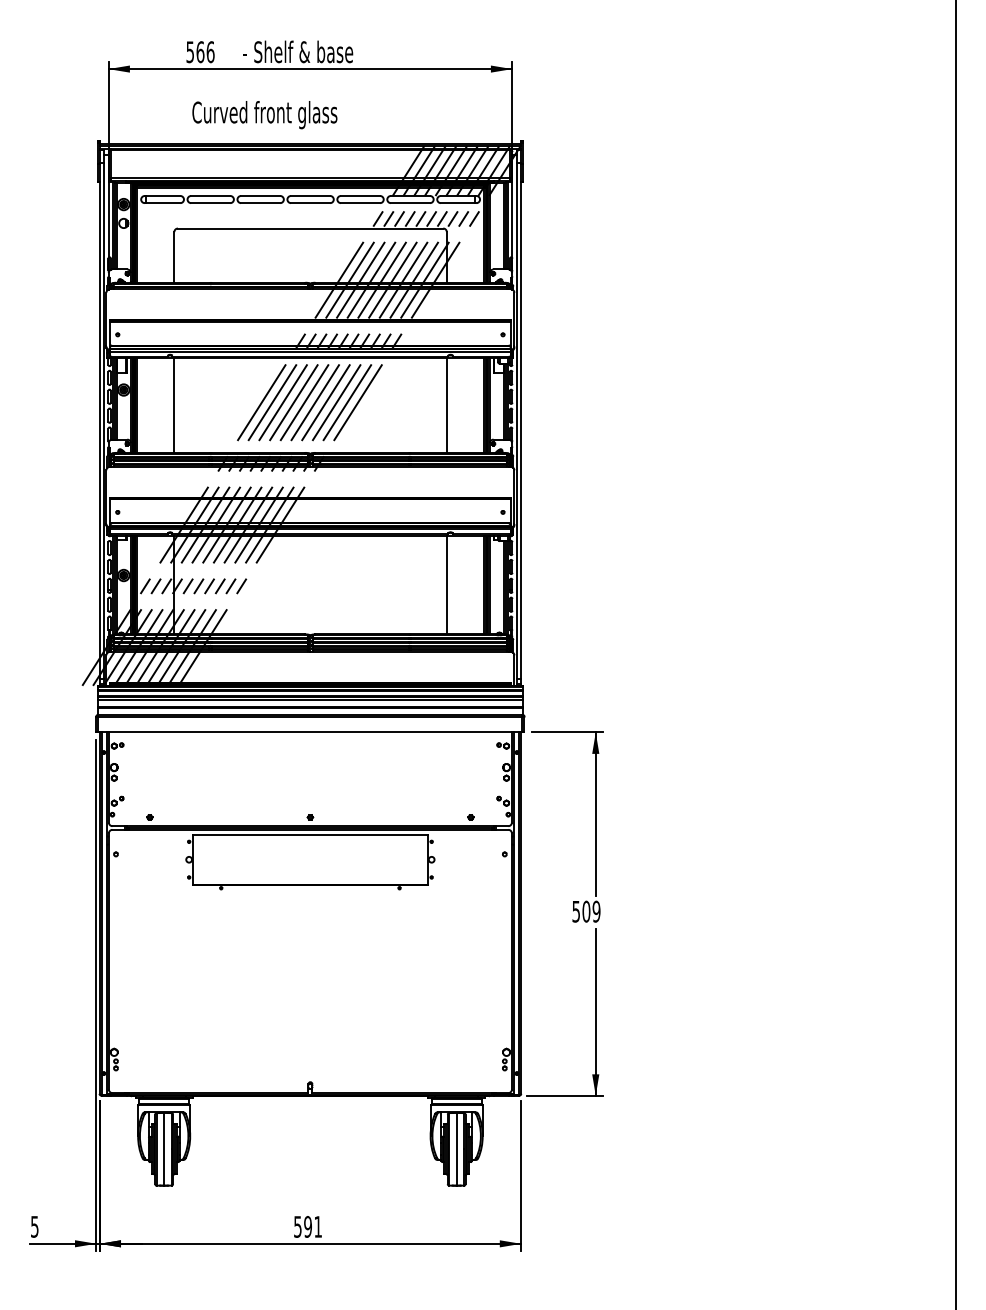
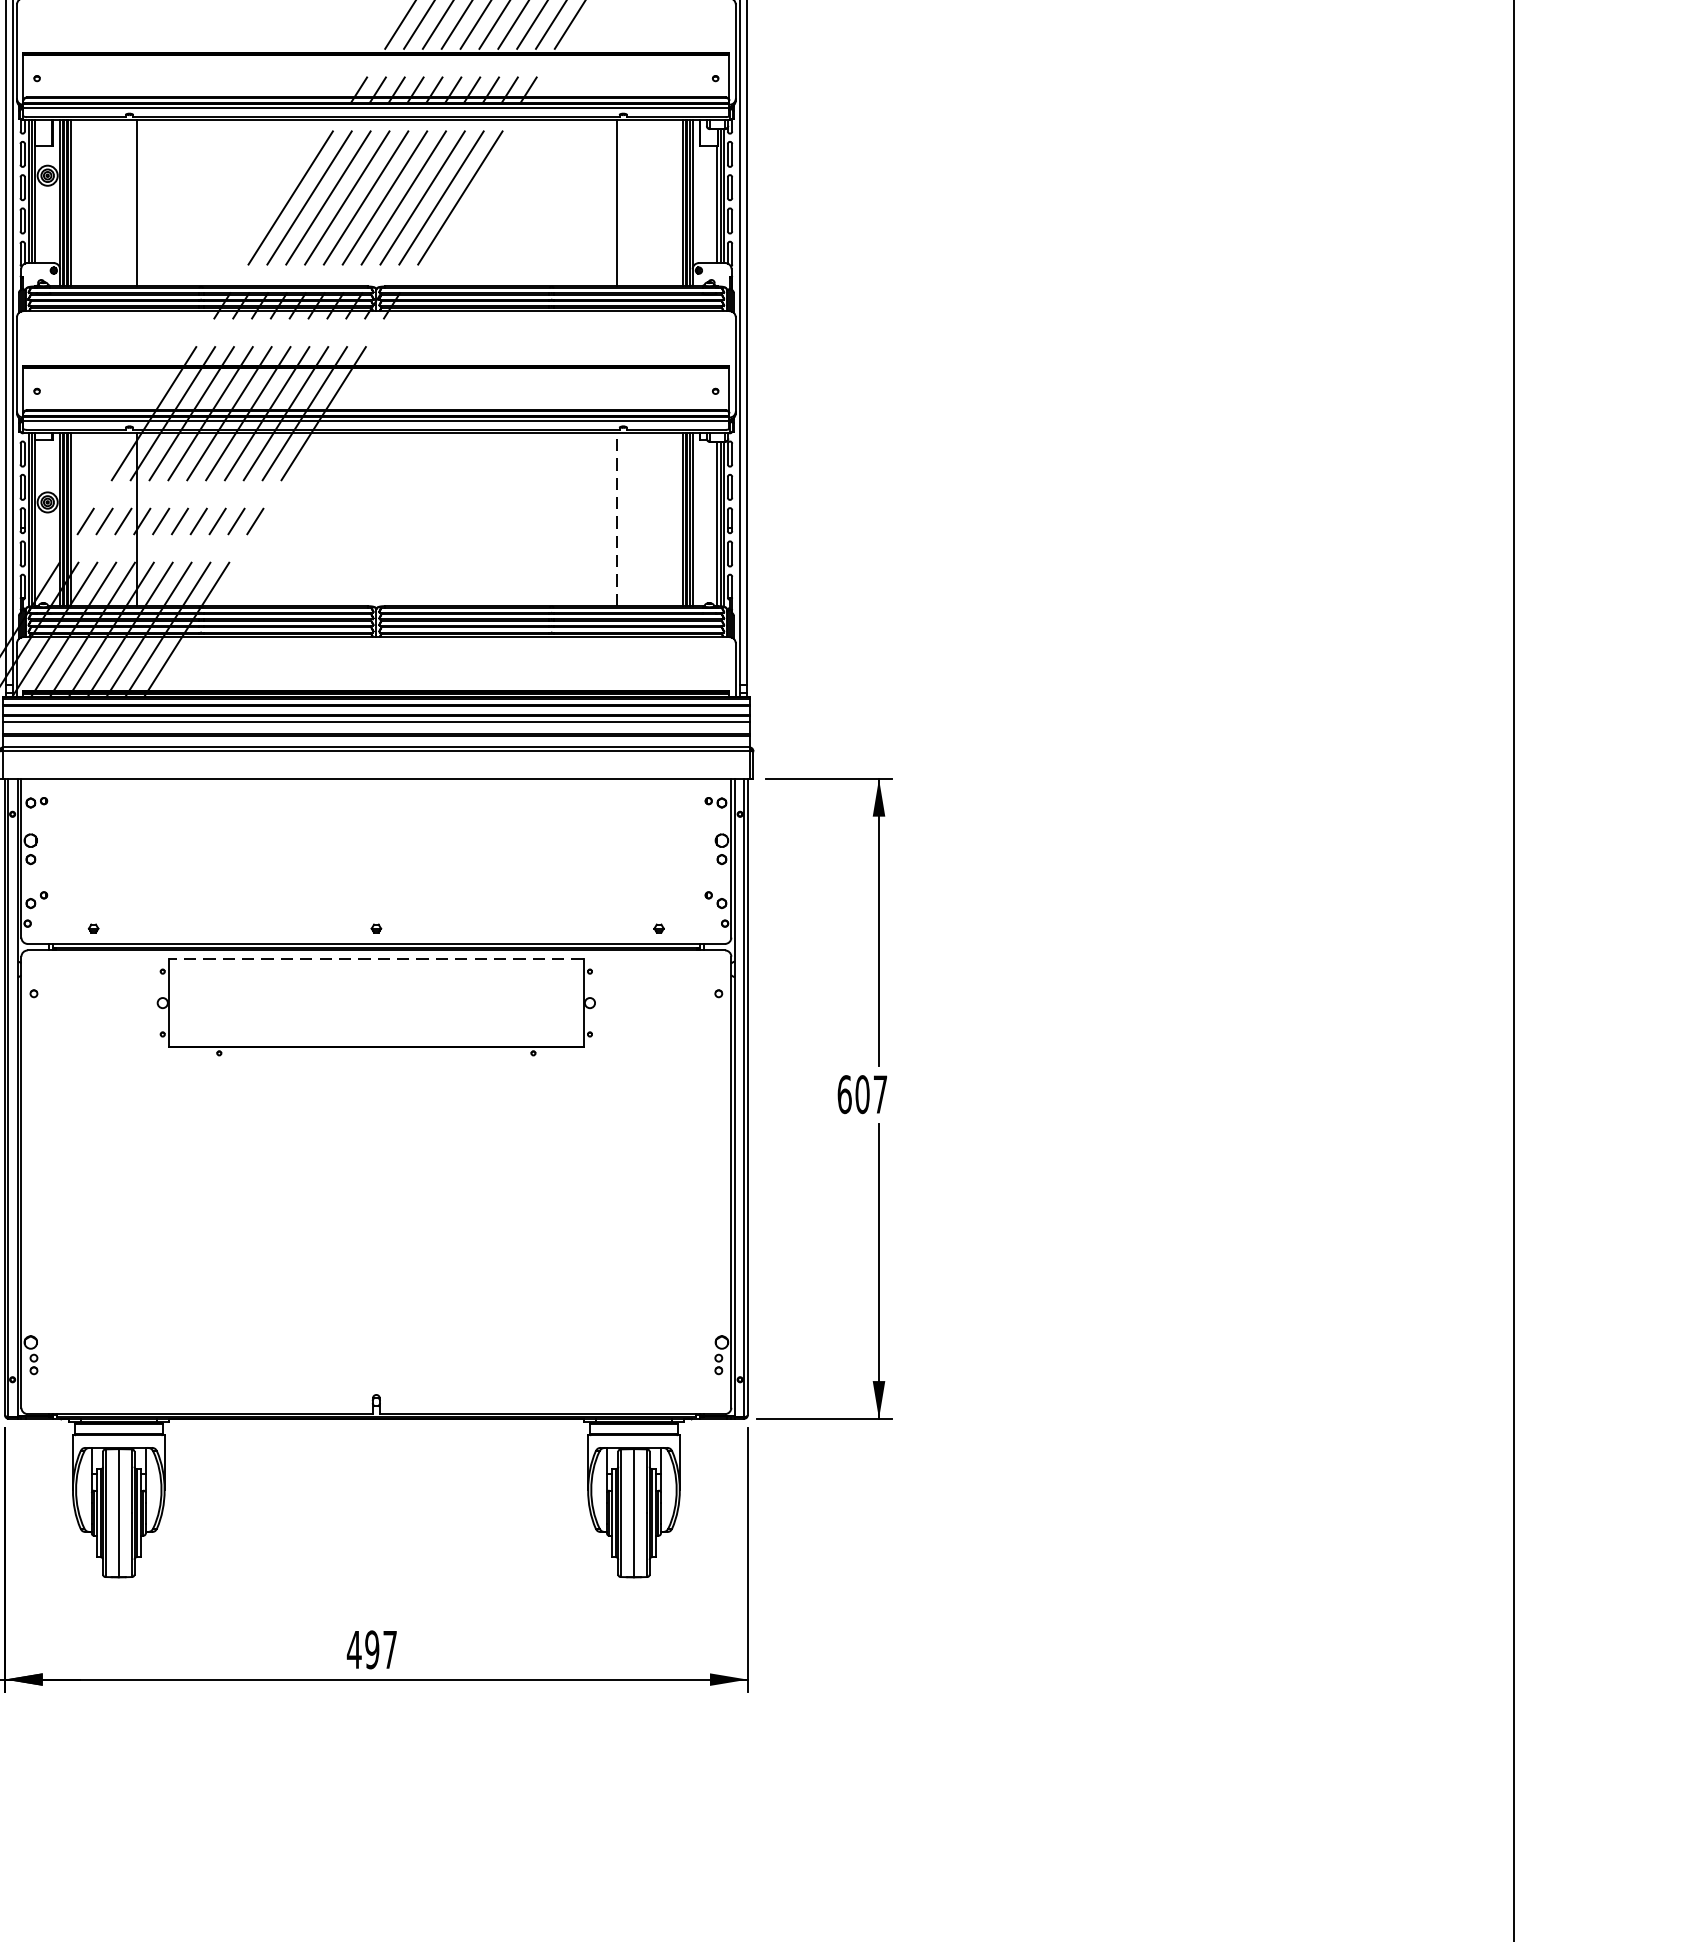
line: (446, 584) -> (616, 518), solid -> dashed
line: (310, 834) -> (376, 958), solid -> dashed
text: (586, 911) -> (862, 1094), 509 -> 607
text: (307, 1226) -> (371, 1649), 591 -> 497

